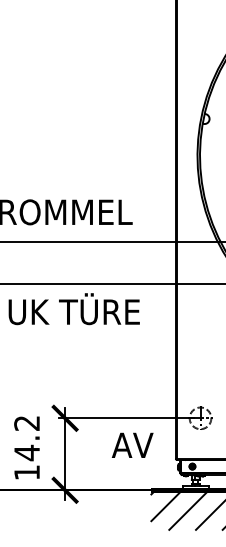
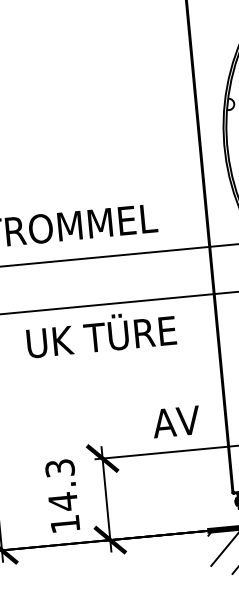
text: (27, 423) -> (60, 468), 14.2 -> 14.3
text: (132, 444) -> (176, 420), moved

